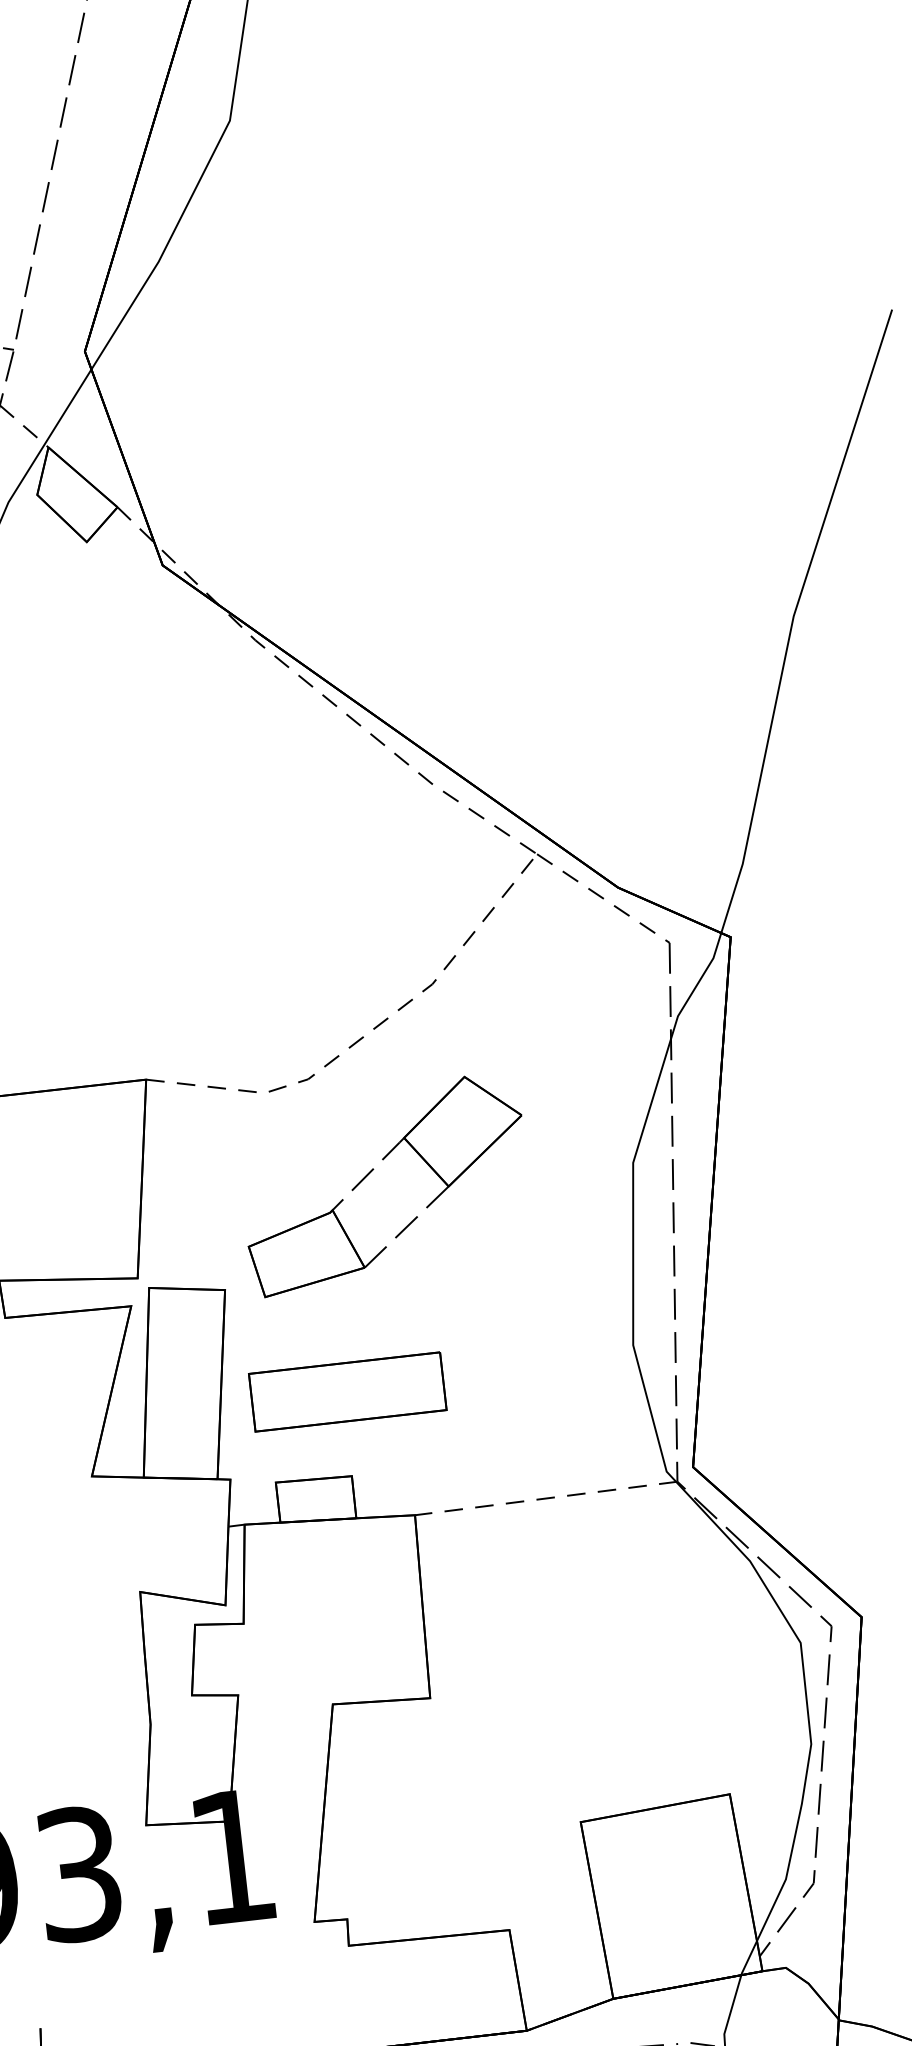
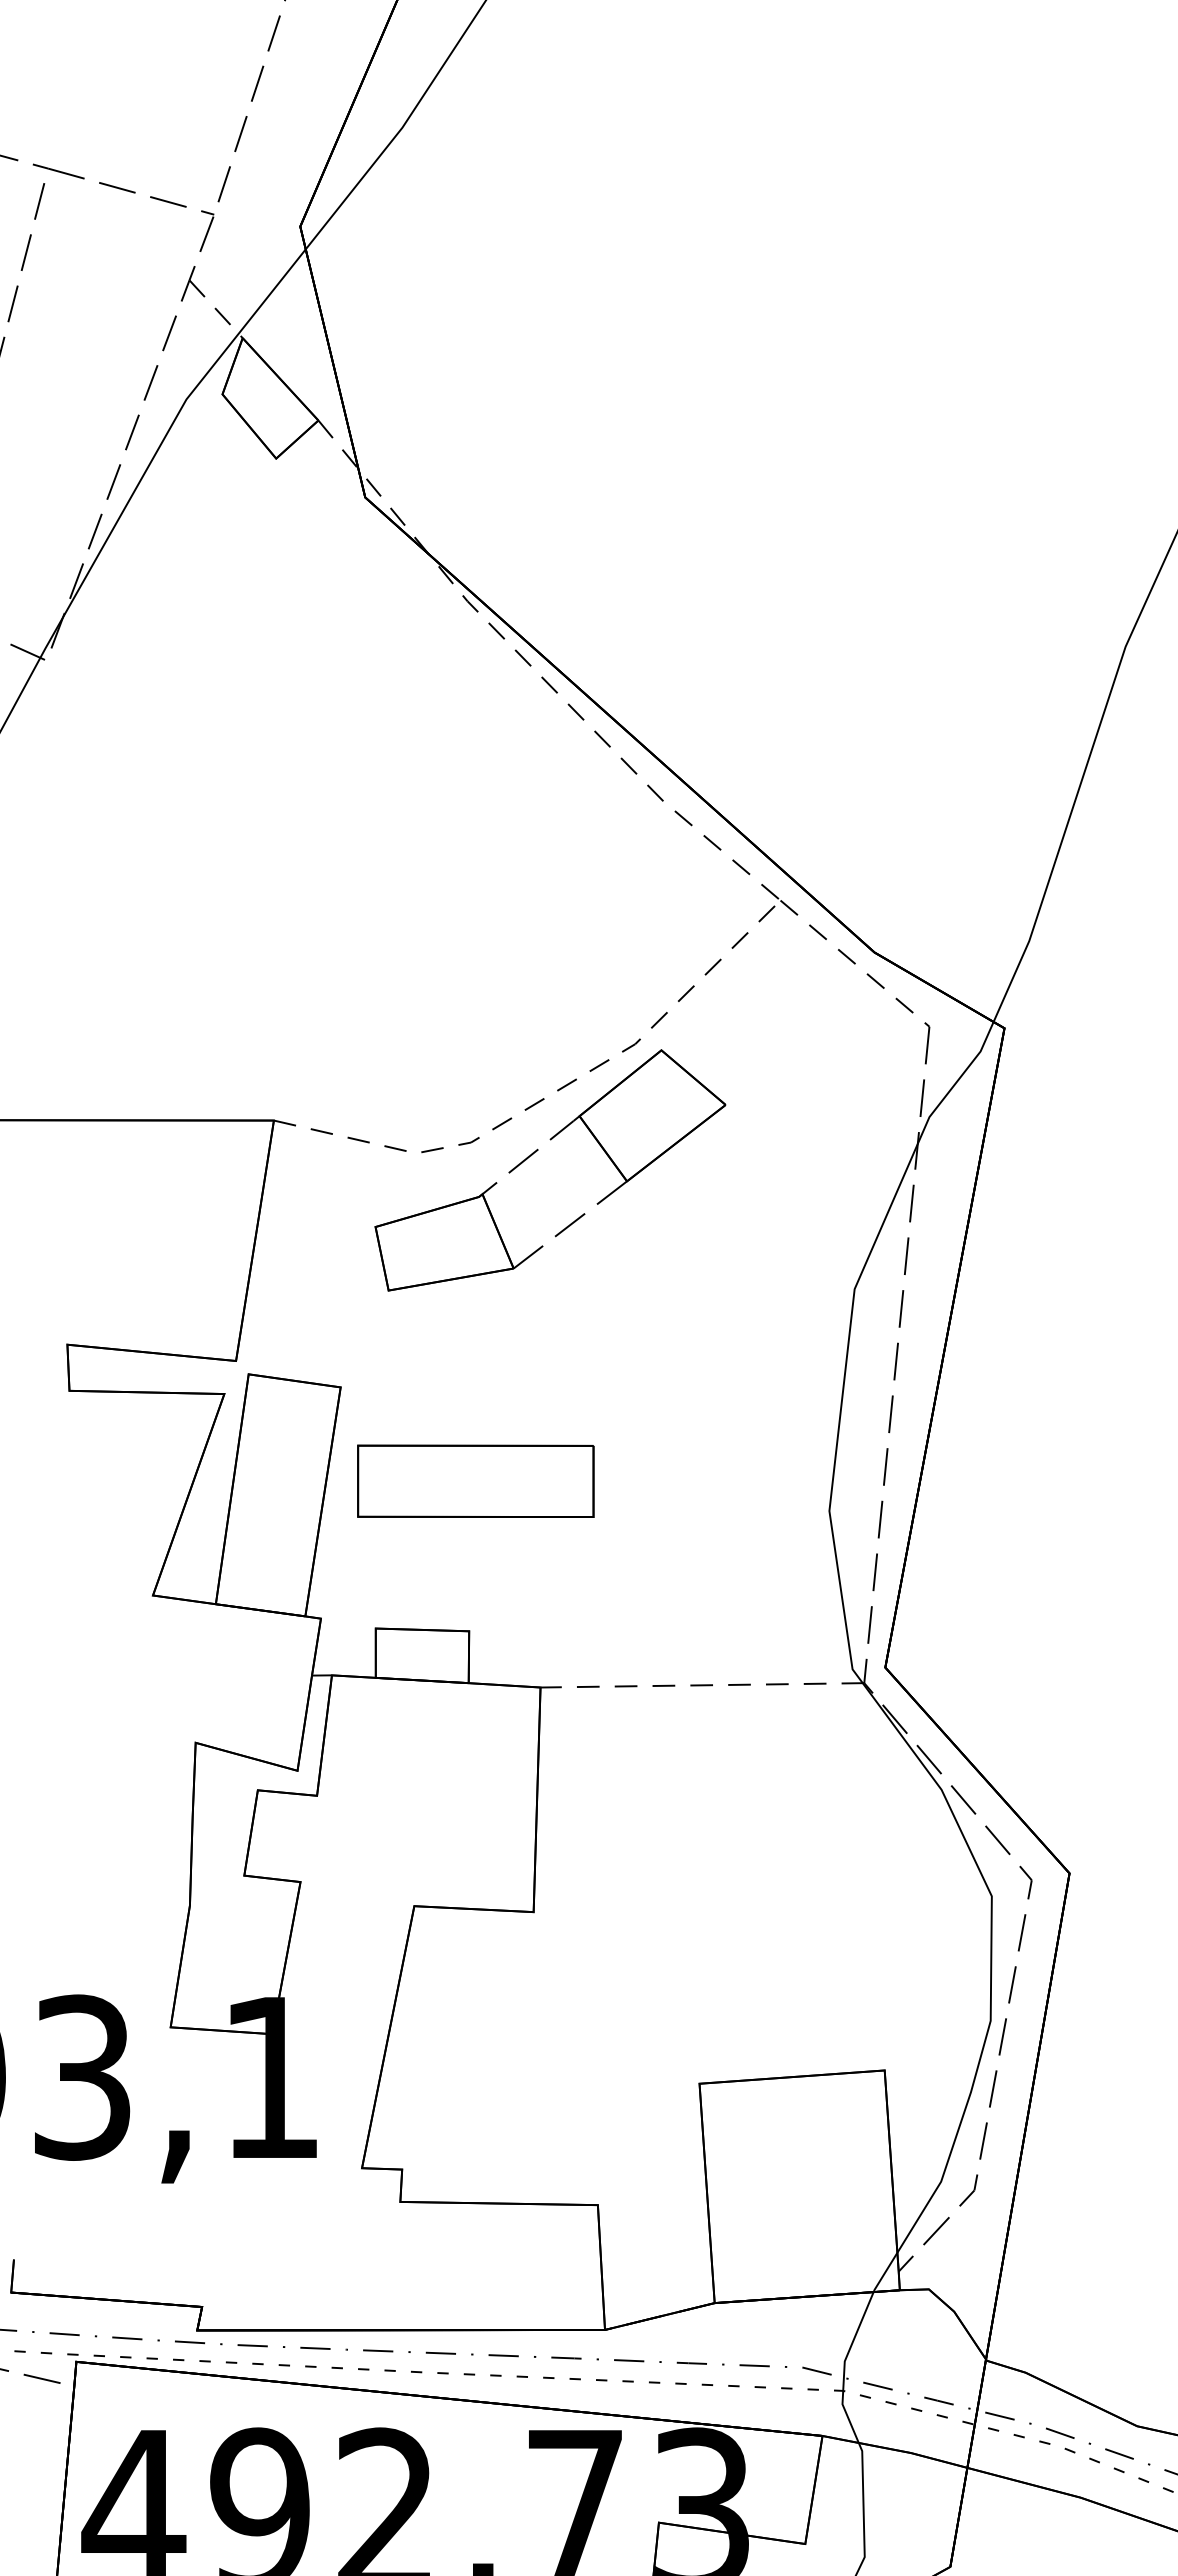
part: (372, 1171) -> (536, 1152), moved
part: (347, 1391) -> (475, 1480), moved

